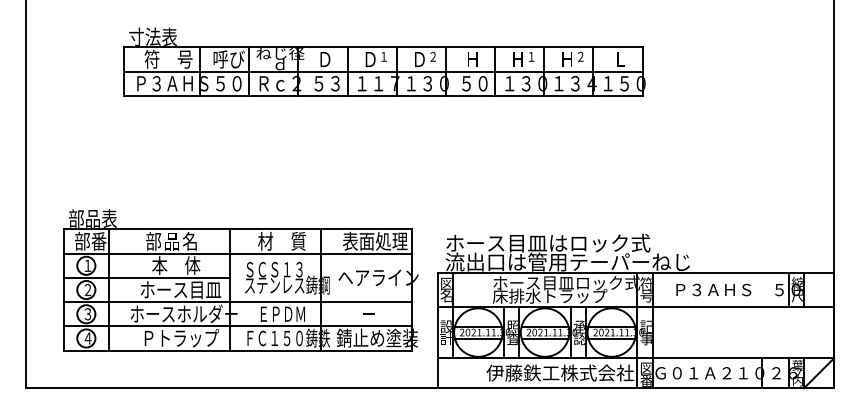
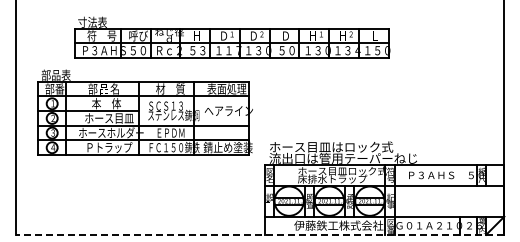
text: (324, 58) -> (196, 35), Ｄ -> Ｈ
text: (472, 58) -> (285, 35), Ｈ -> Ｄ
part: (238, 280) -> (144, 112), moved
line: (429, 387) -> (259, 234), solid -> dashed

